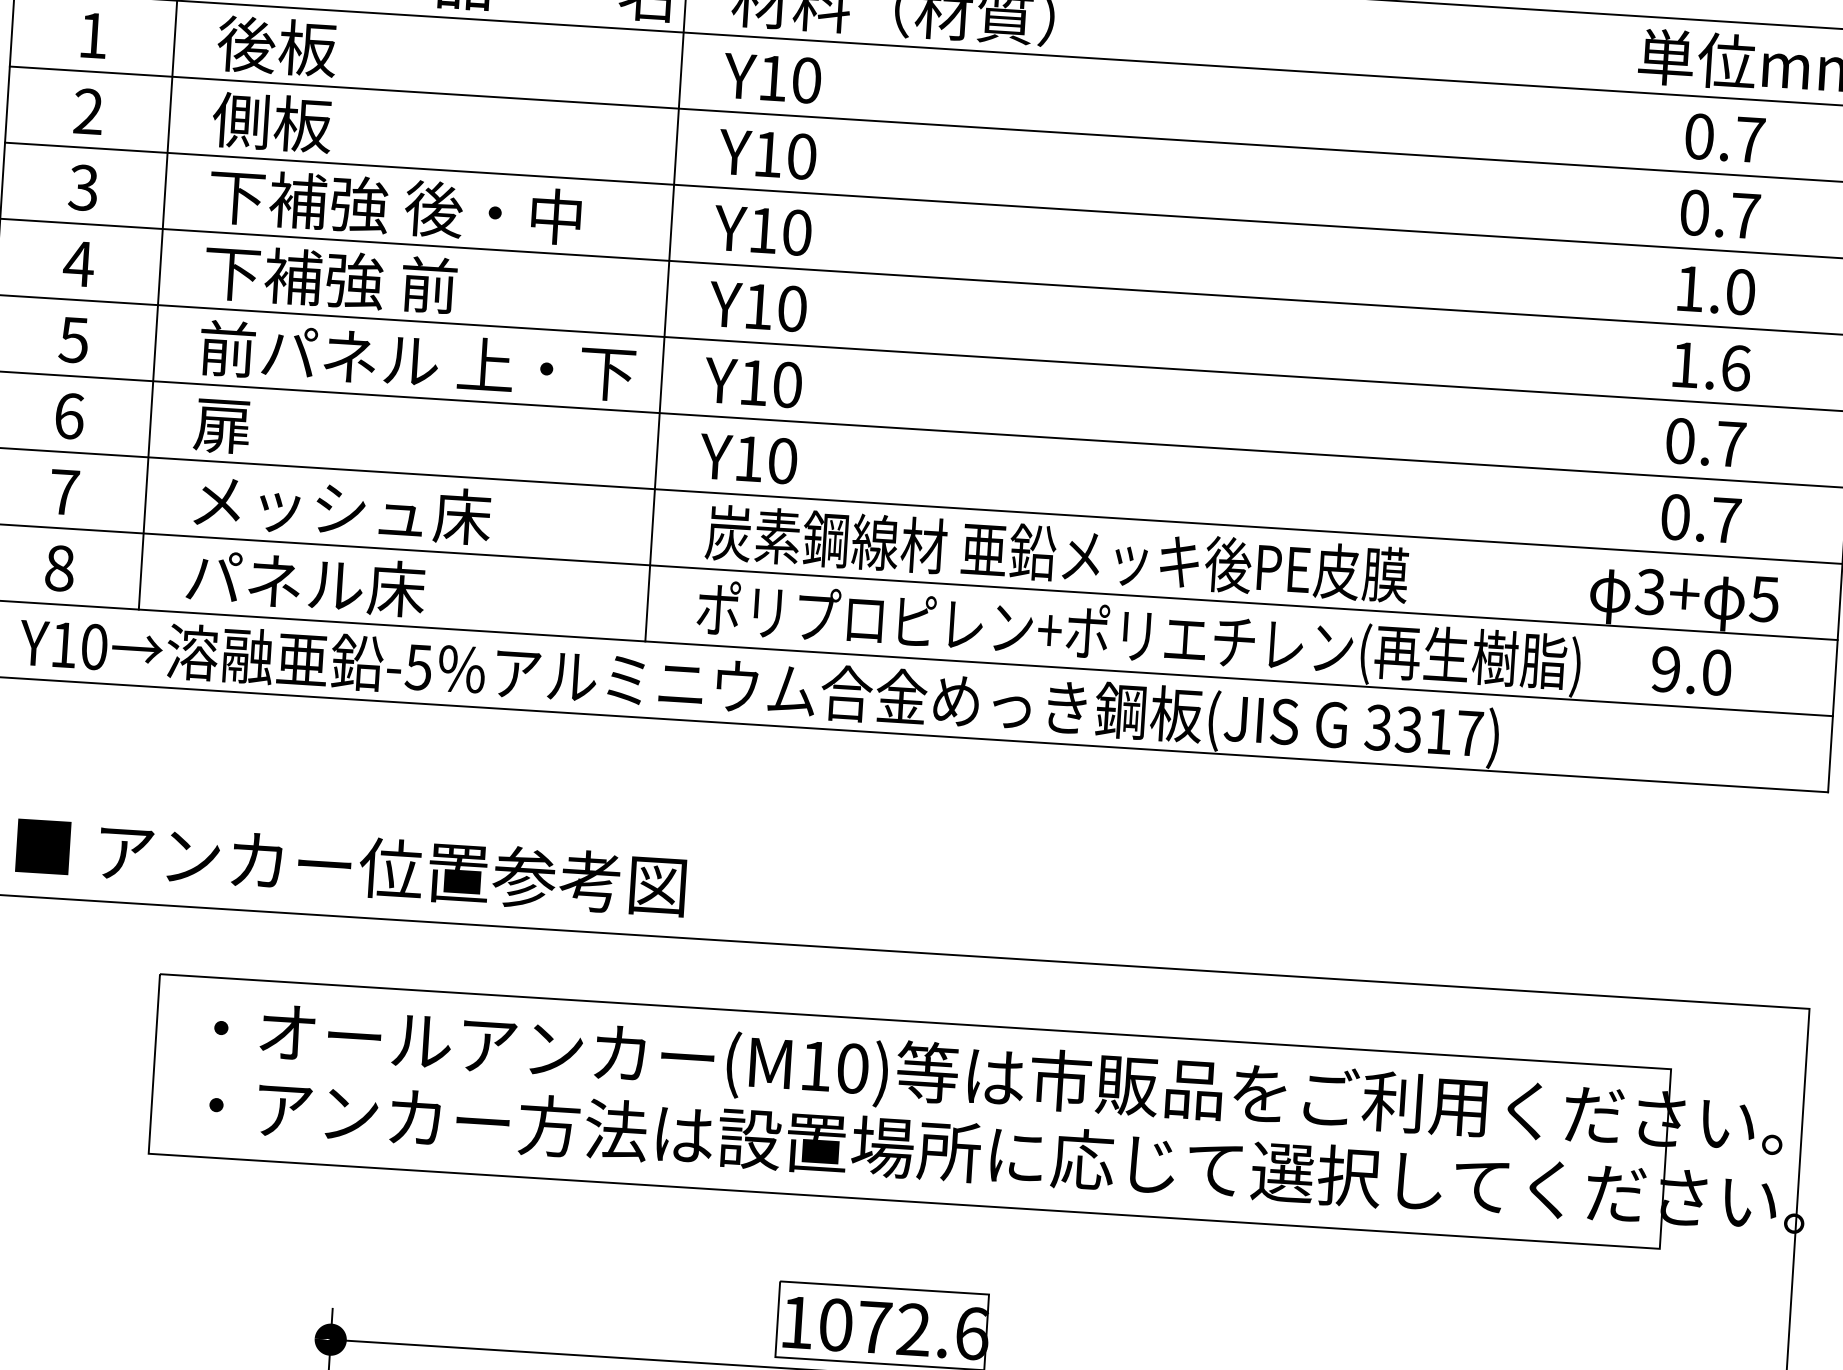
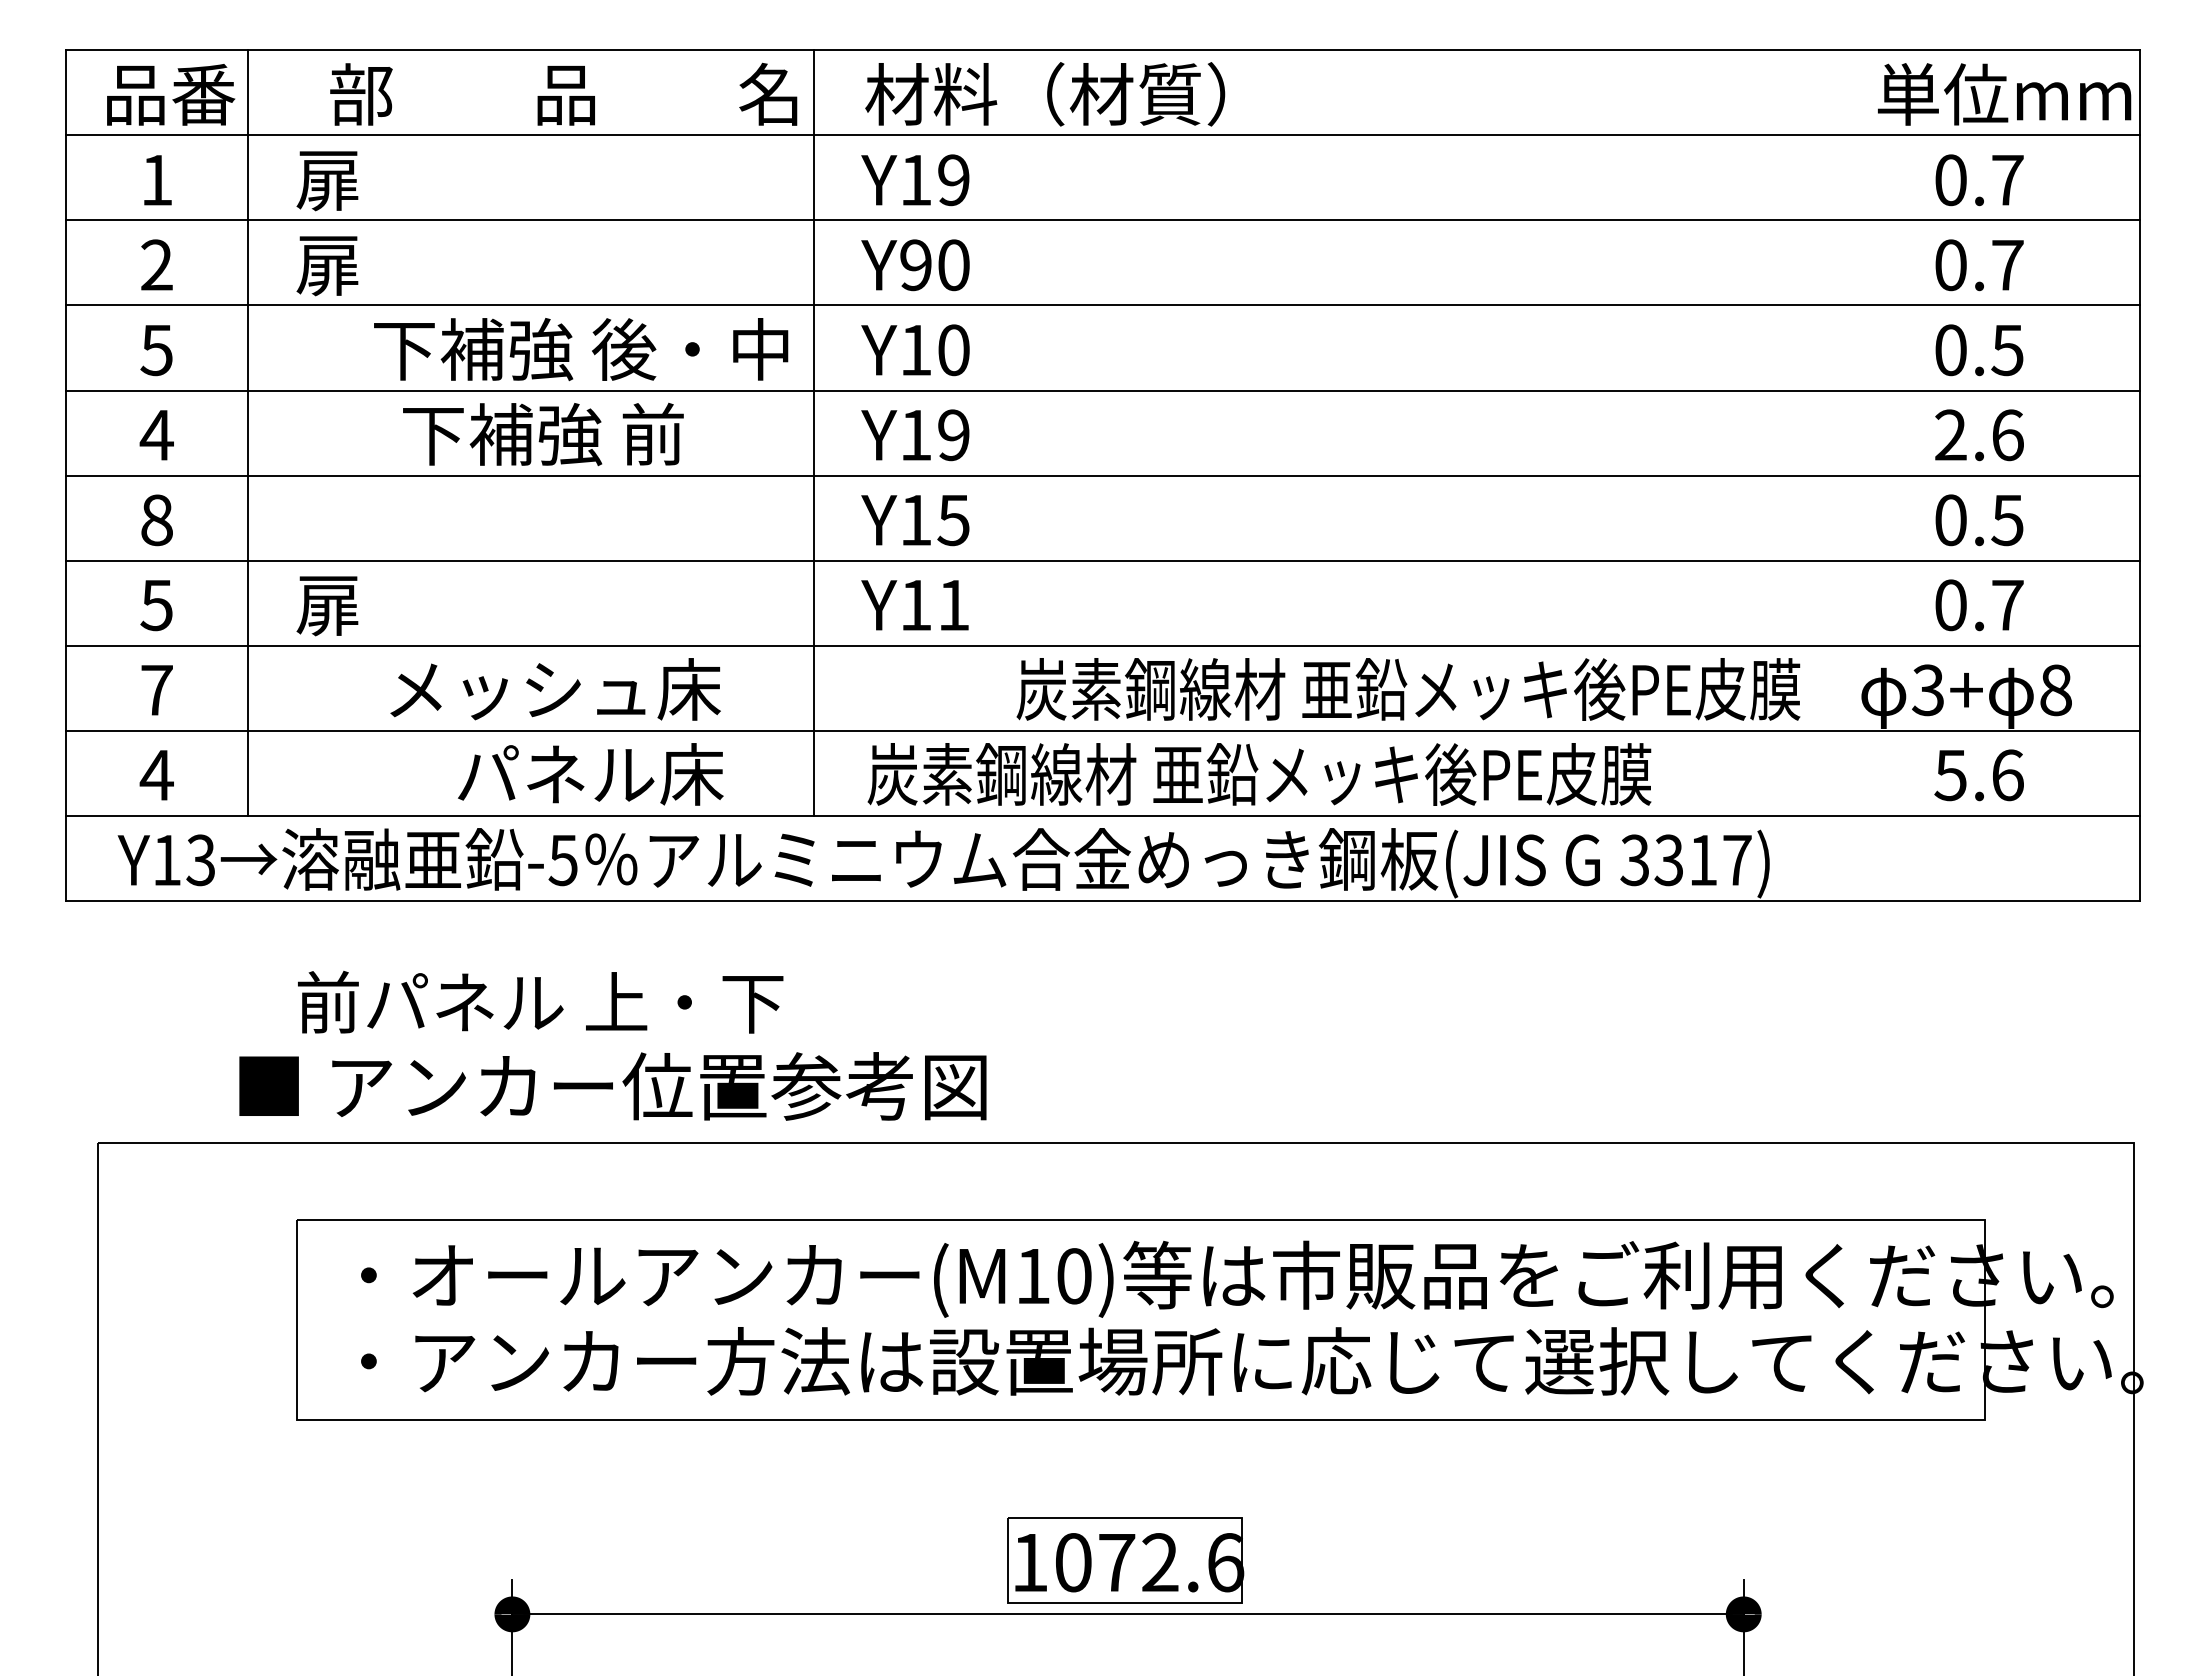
text: (277, 46) -> (362, 179), 後板 -> 扉
text: (806, 80) -> (953, 180), Y10 -> Y19
text: (271, 122) -> (361, 264), 側板 -> 扉
text: (767, 154) -> (915, 265), Y10 -> Y90
text: (83, 187) -> (156, 349), 3 -> 5
text: (395, 206) -> (581, 349), moved
text: (331, 279) -> (543, 434), moved
text: (1715, 290) -> (1979, 350), 1.0 -> 0.5
text: (792, 309) -> (953, 435), Y10 -> Y19
text: (73, 340) -> (156, 520), 5 -> 8
text: (417, 360) -> (540, 1001), moved
text: (1684, 364) -> (1950, 434), 1.6 -> 2.6
text: (787, 385) -> (953, 520), Y10 -> Y15
text: (68, 416) -> (156, 605), 6 -> 5
text: (1730, 444) -> (2007, 520), 0.7 -> 0.5
text: (782, 461) -> (953, 605), Y10 -> Y11
text: (342, 509) -> (555, 689), moved
text: (1057, 554) -> (1408, 689), moved
text: (59, 568) -> (156, 775), 8 -> 4
text: (305, 583) -> (590, 774), moved
text: (1764, 599) -> (2055, 690), 5 -> 8
text: (1138, 638) -> (1361, 777), ポリプロピレン+ポリエチレン(再生樹脂) -> 炭素鋼線材 亜鉛メッキ後PE皮膜
text: (93, 647) -> (200, 860), Y10 -> Y13
text: (1690, 671) -> (1978, 775), 9.0 -> 5.6
text: (350, 866) -> (612, 1086), moved

